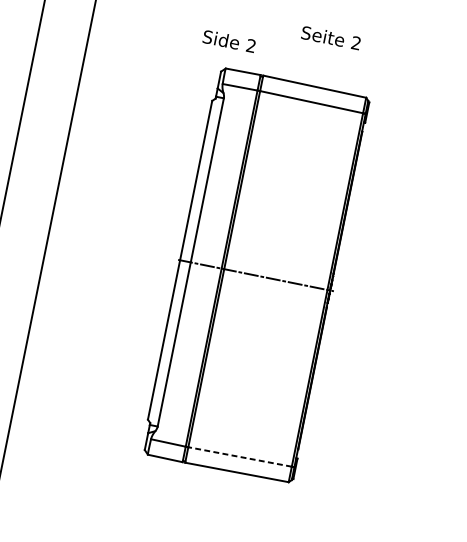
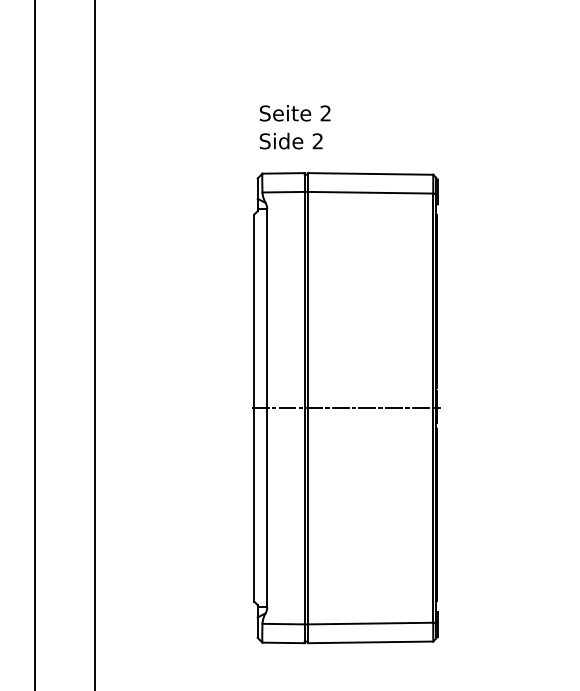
text: (330, 38) -> (294, 113), moved
text: (228, 40) -> (290, 140), moved
line: (240, 456) -> (370, 623), dashed -> solid

